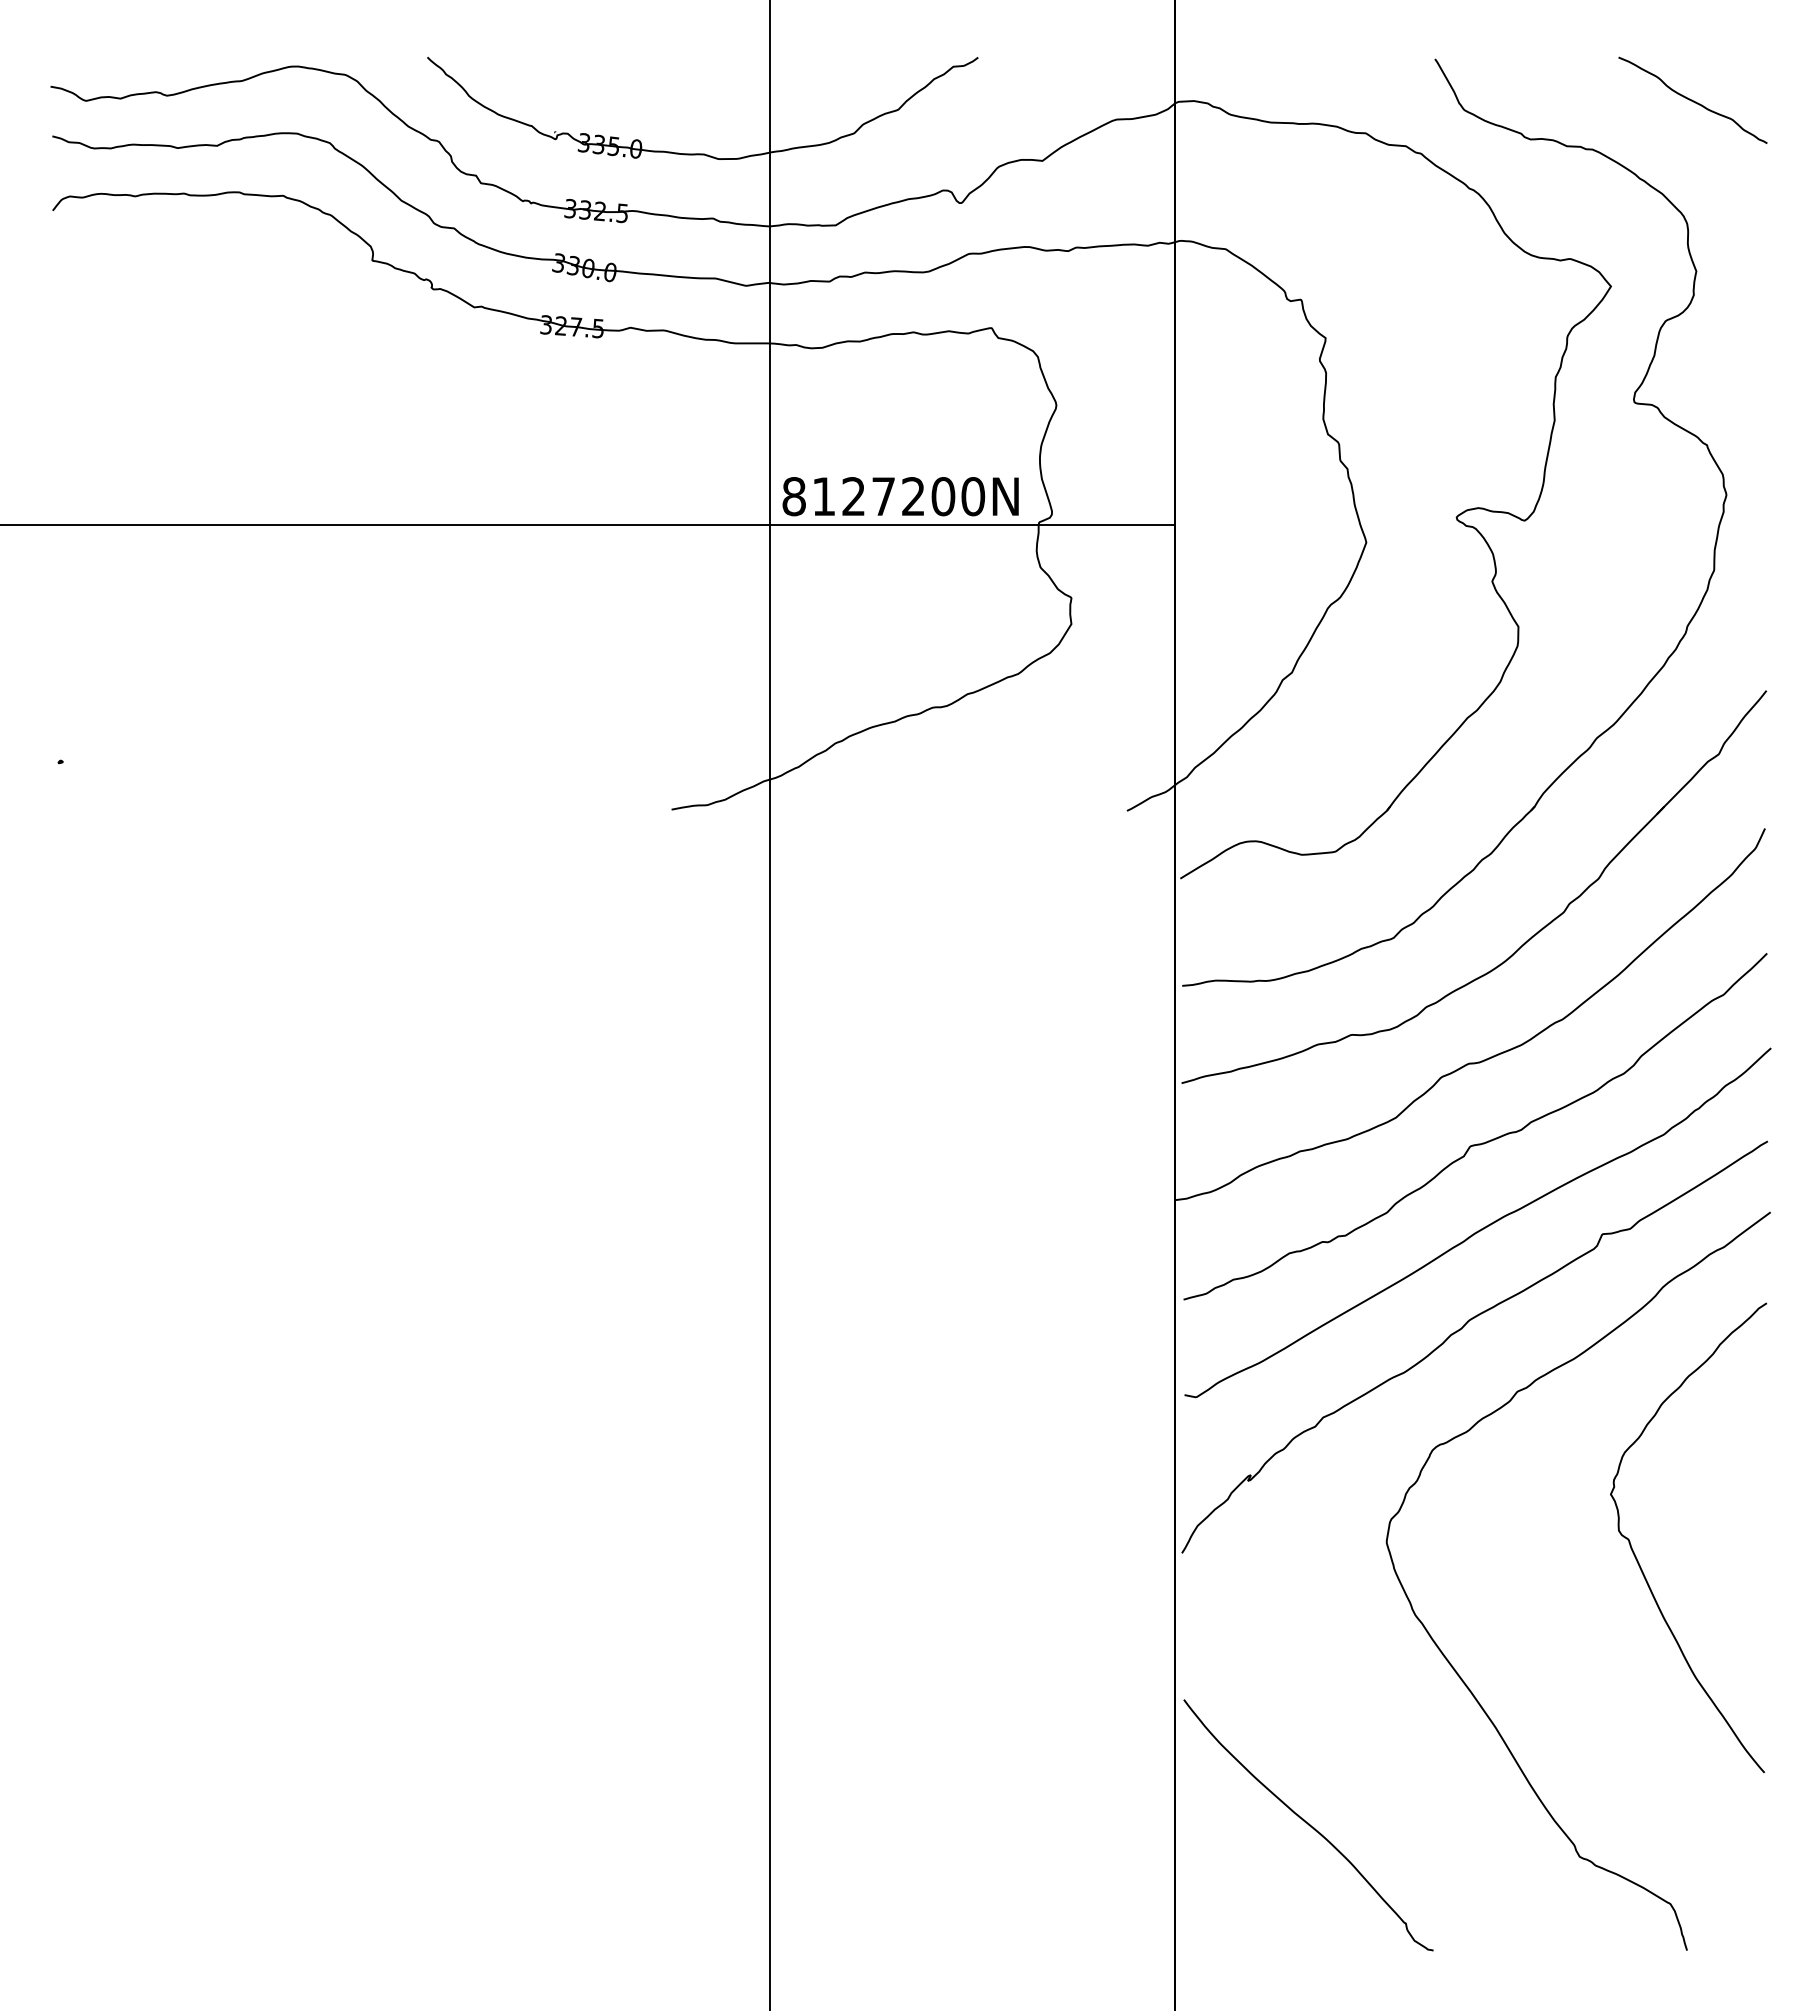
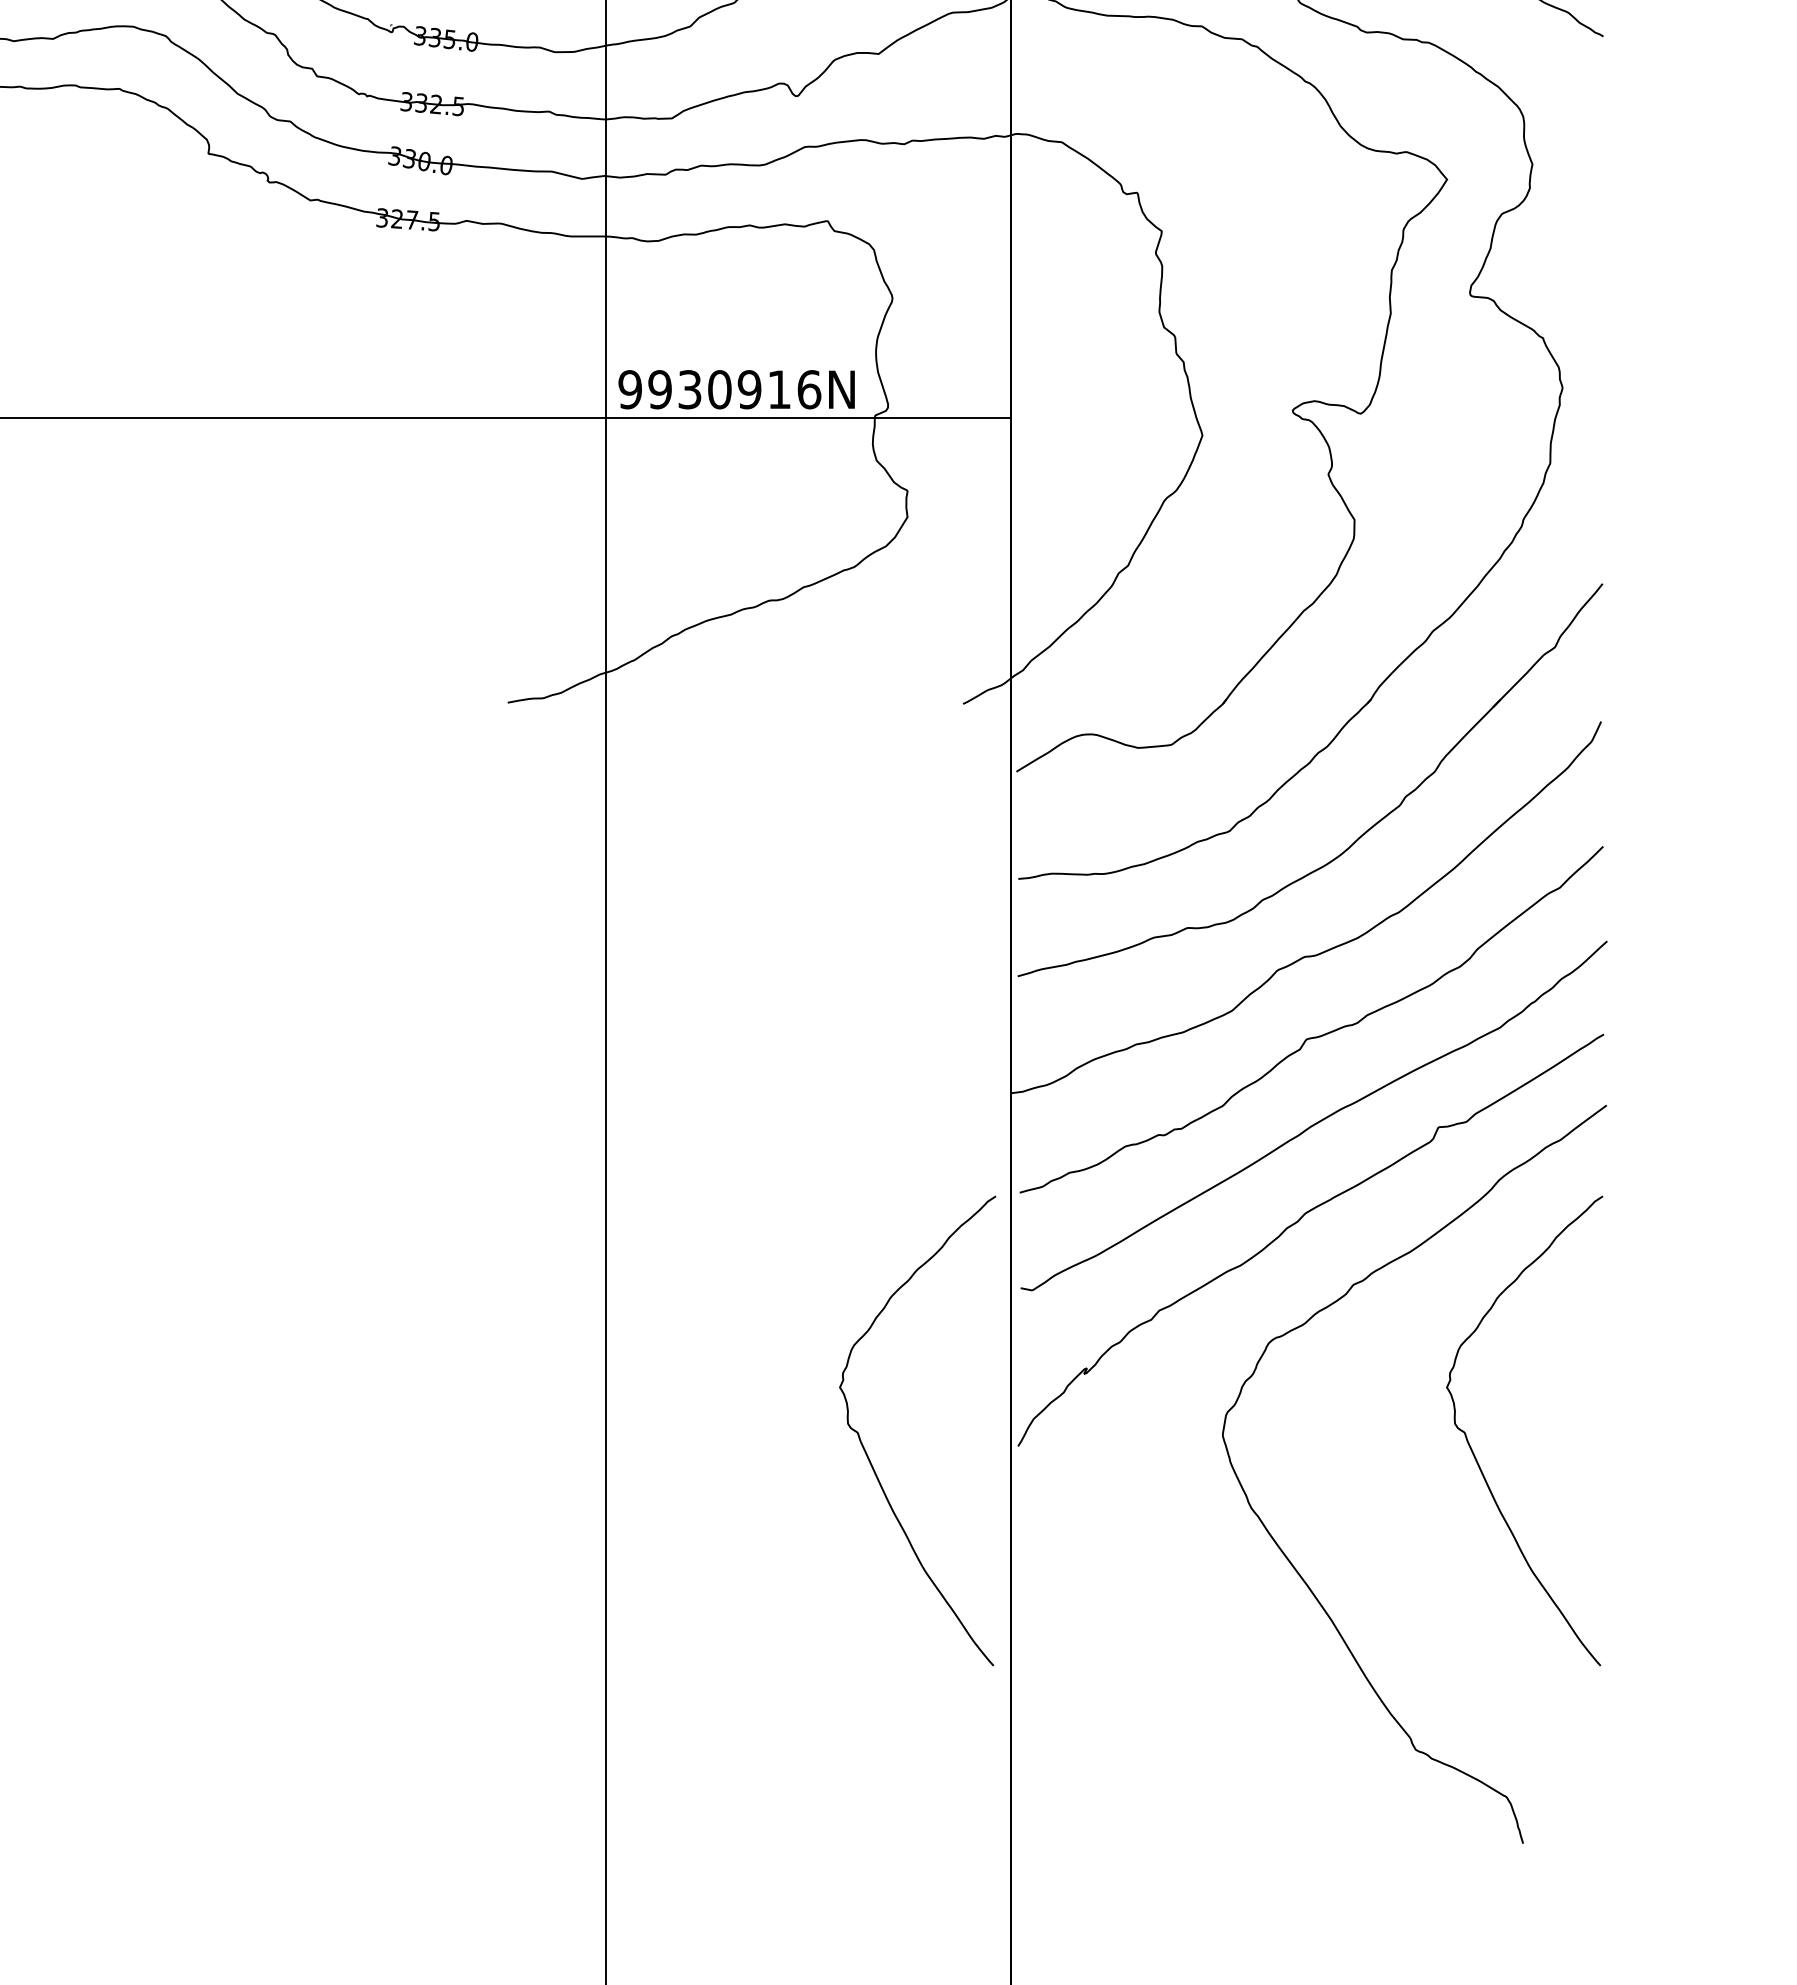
text: (883, 496) -> (719, 389), 8127200N -> 9930916N
curve: (1032, 1562) -> (868, 1455), added
curve: (1308, 1825) -> (1144, 1718), removed

